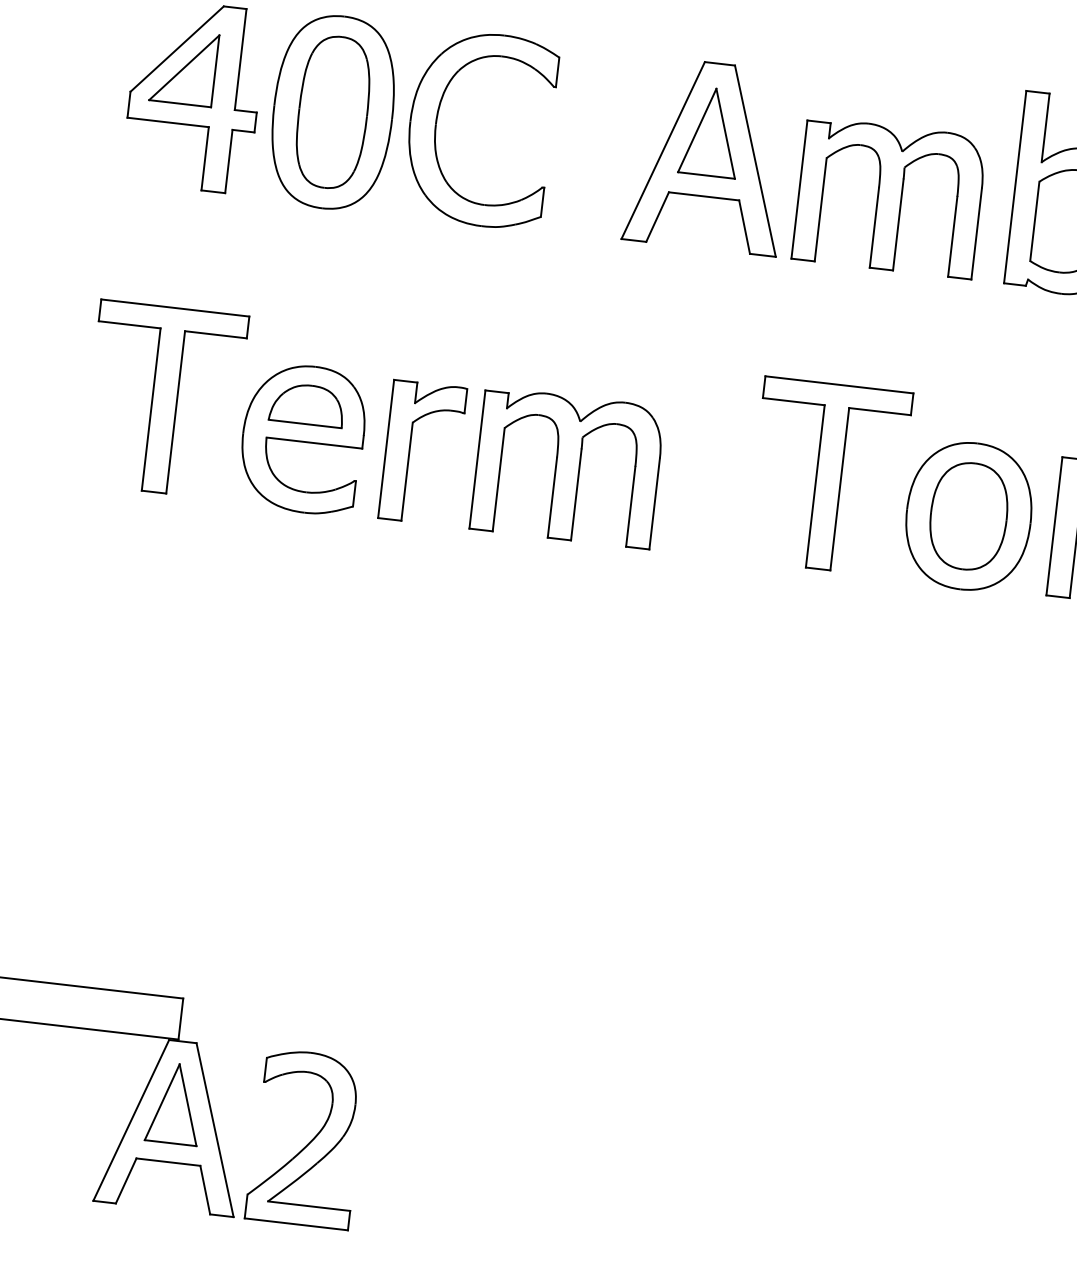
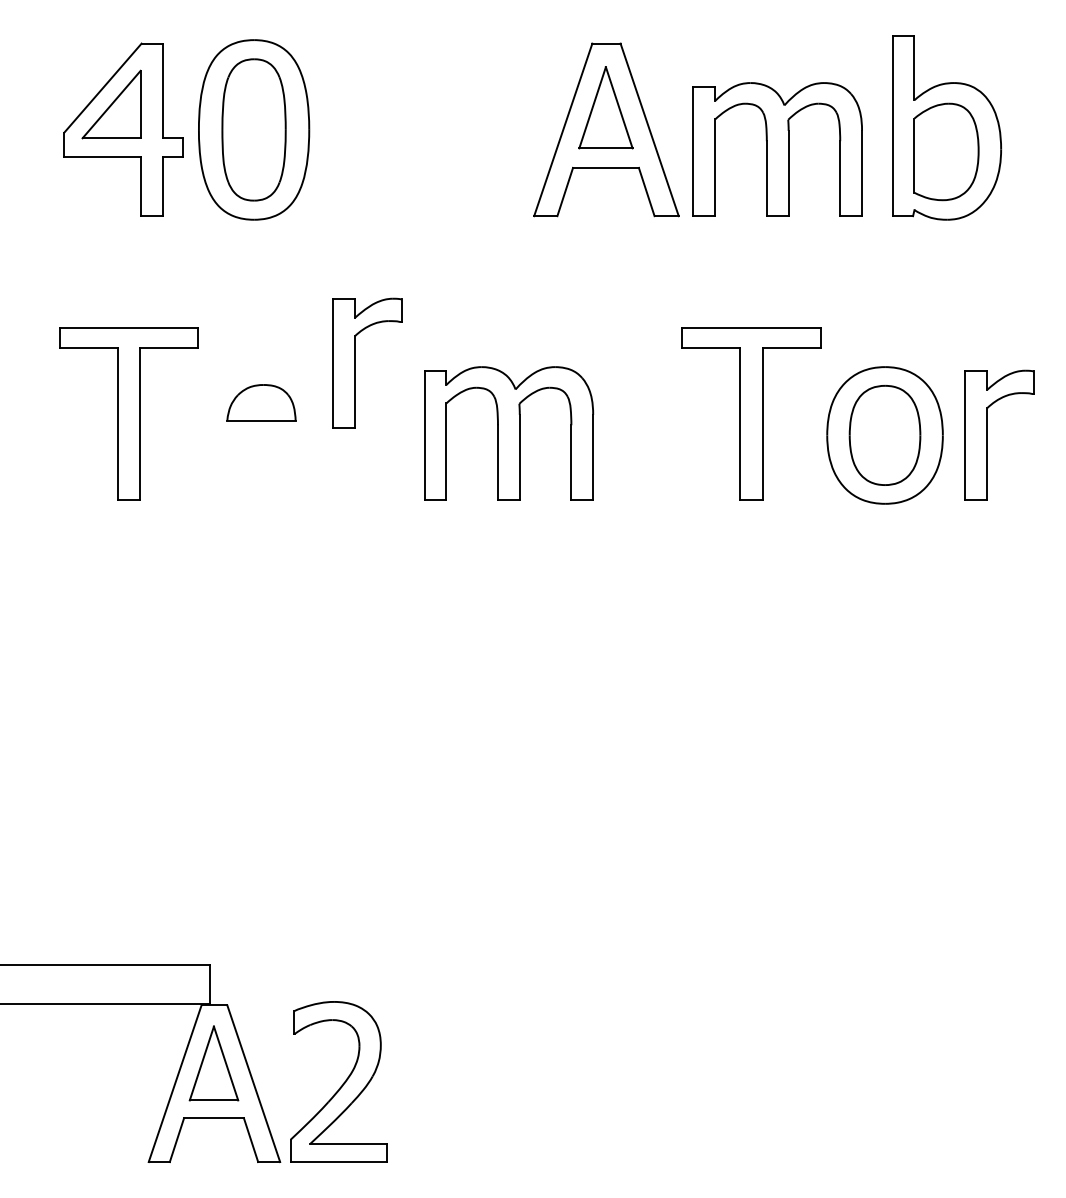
part: (437, 123) -> (351, 129), removed
part: (302, 438) -> (260, 434), removed
part: (410, 450) -> (355, 362), moved

